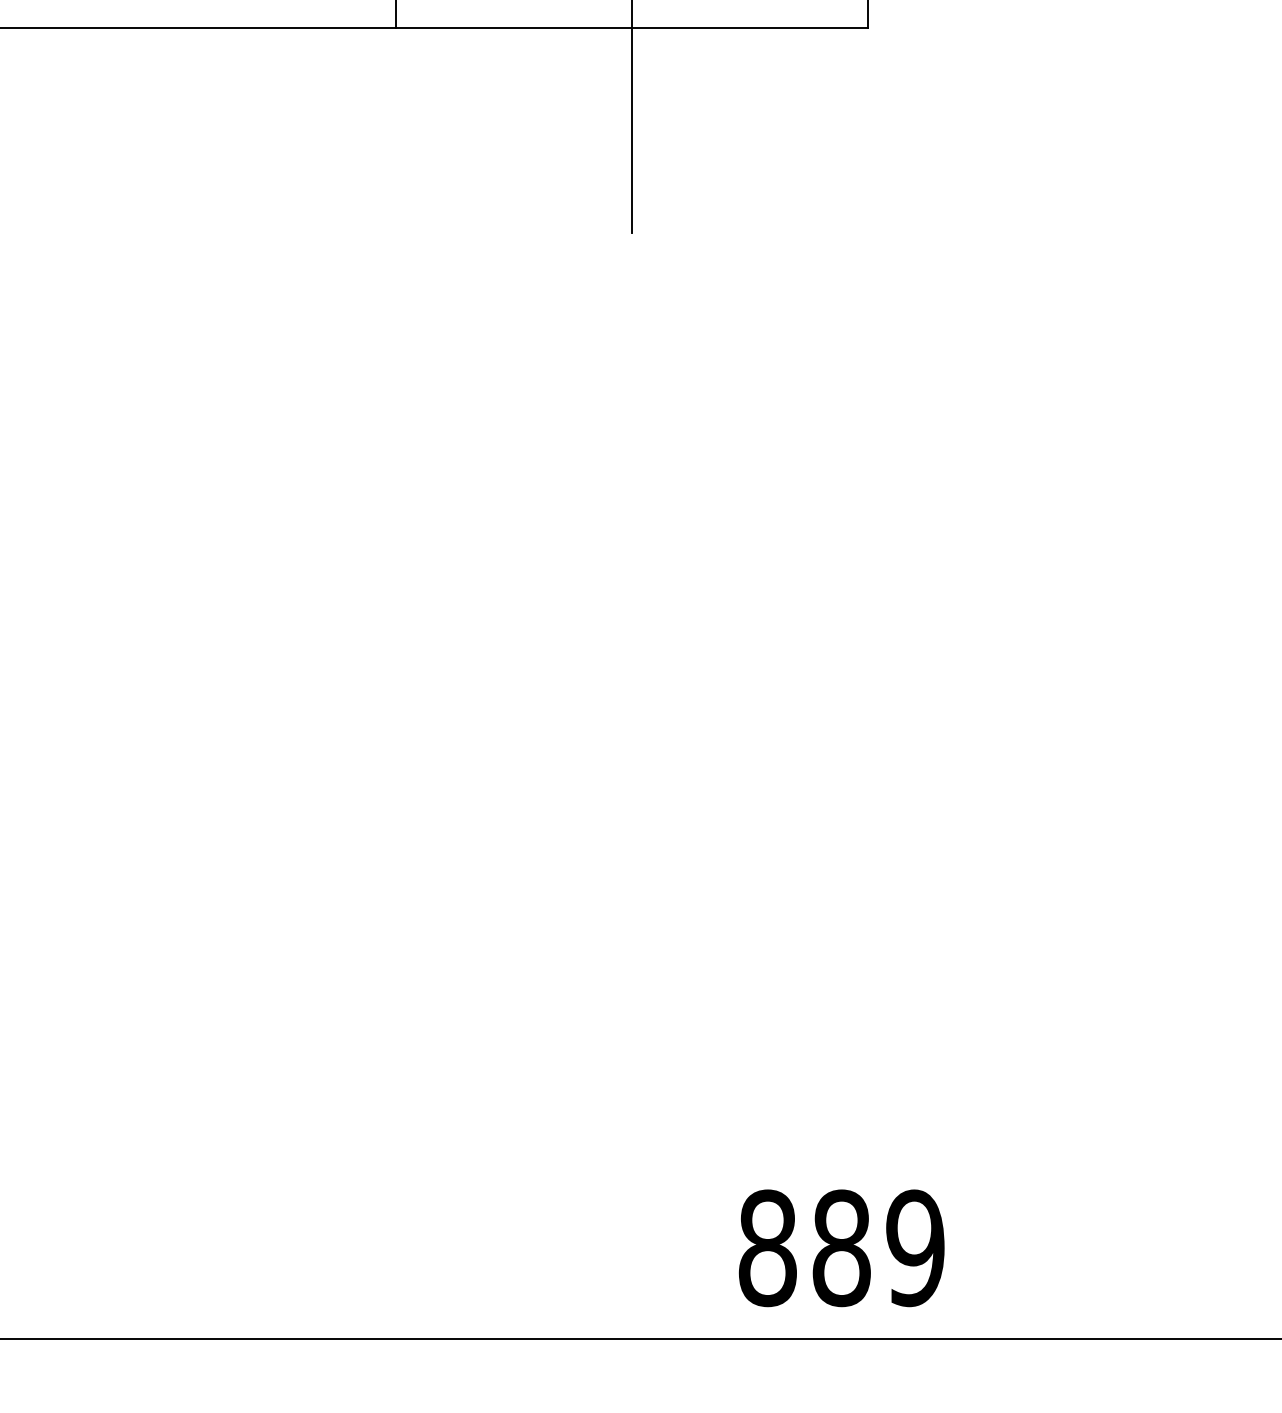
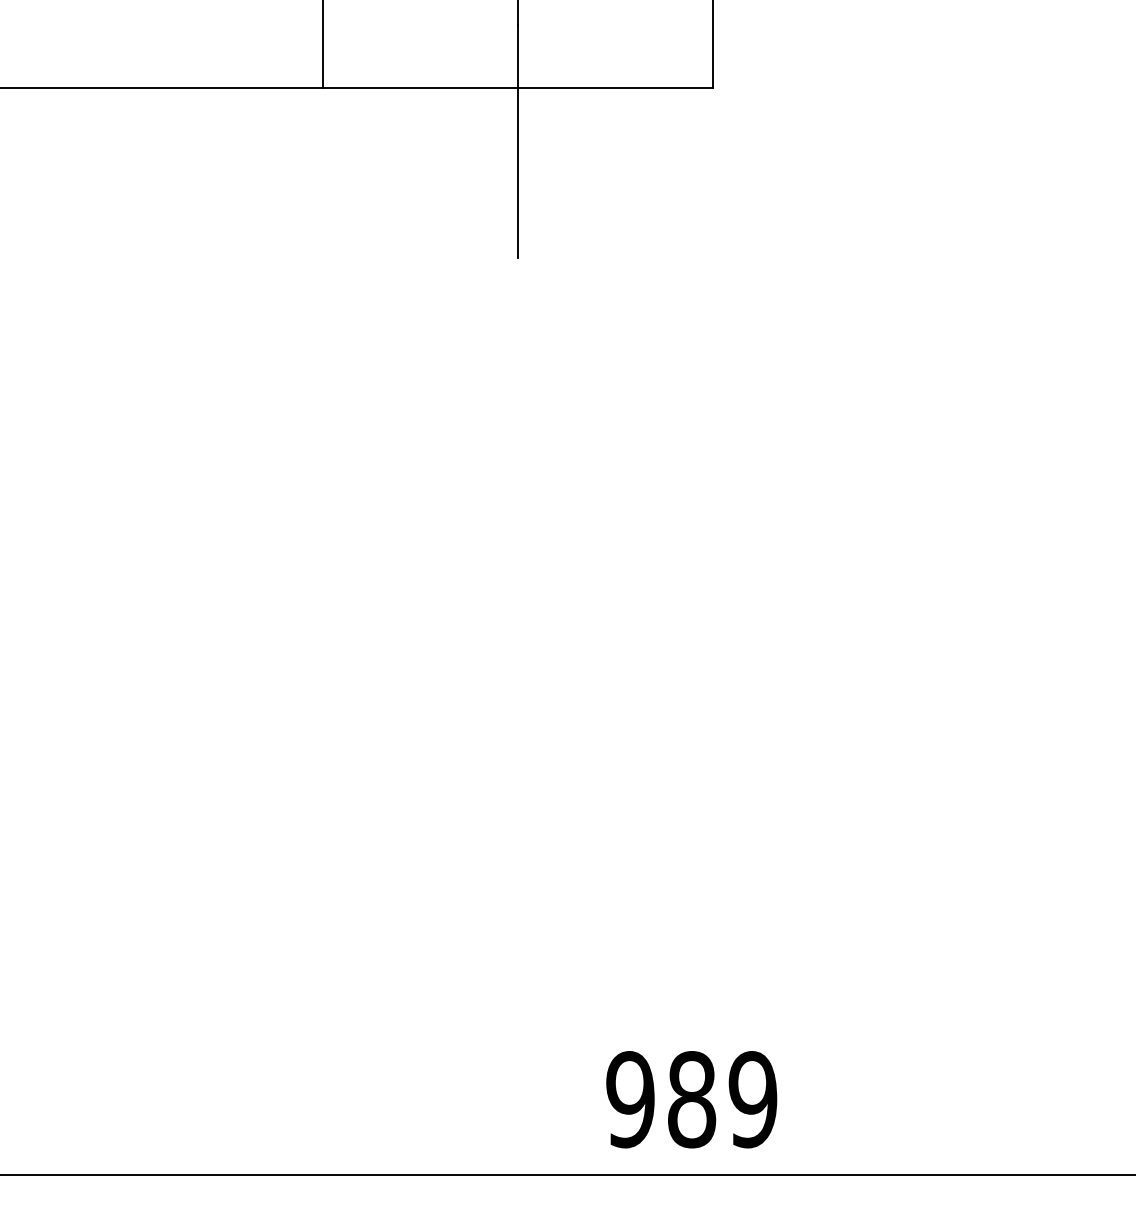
text: (767, 1248) -> (630, 1099), 889 -> 989

